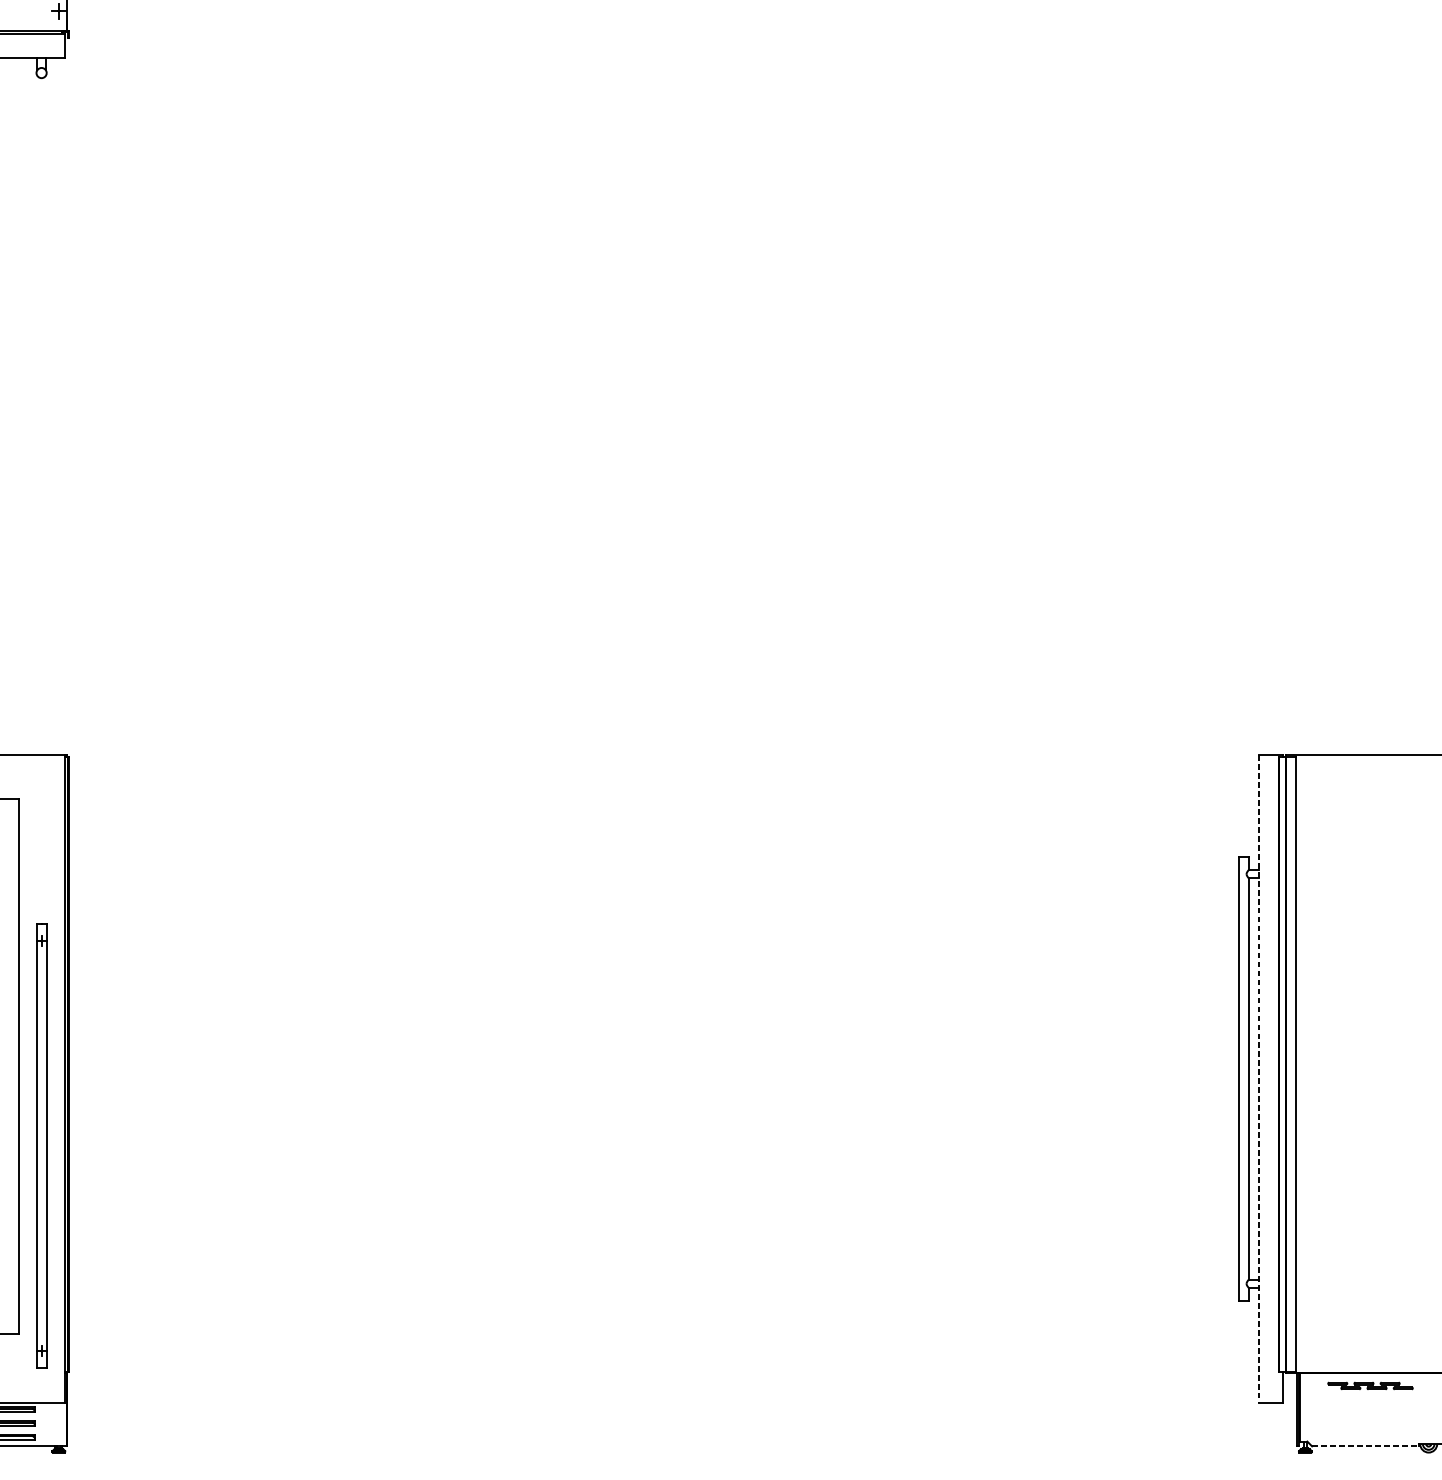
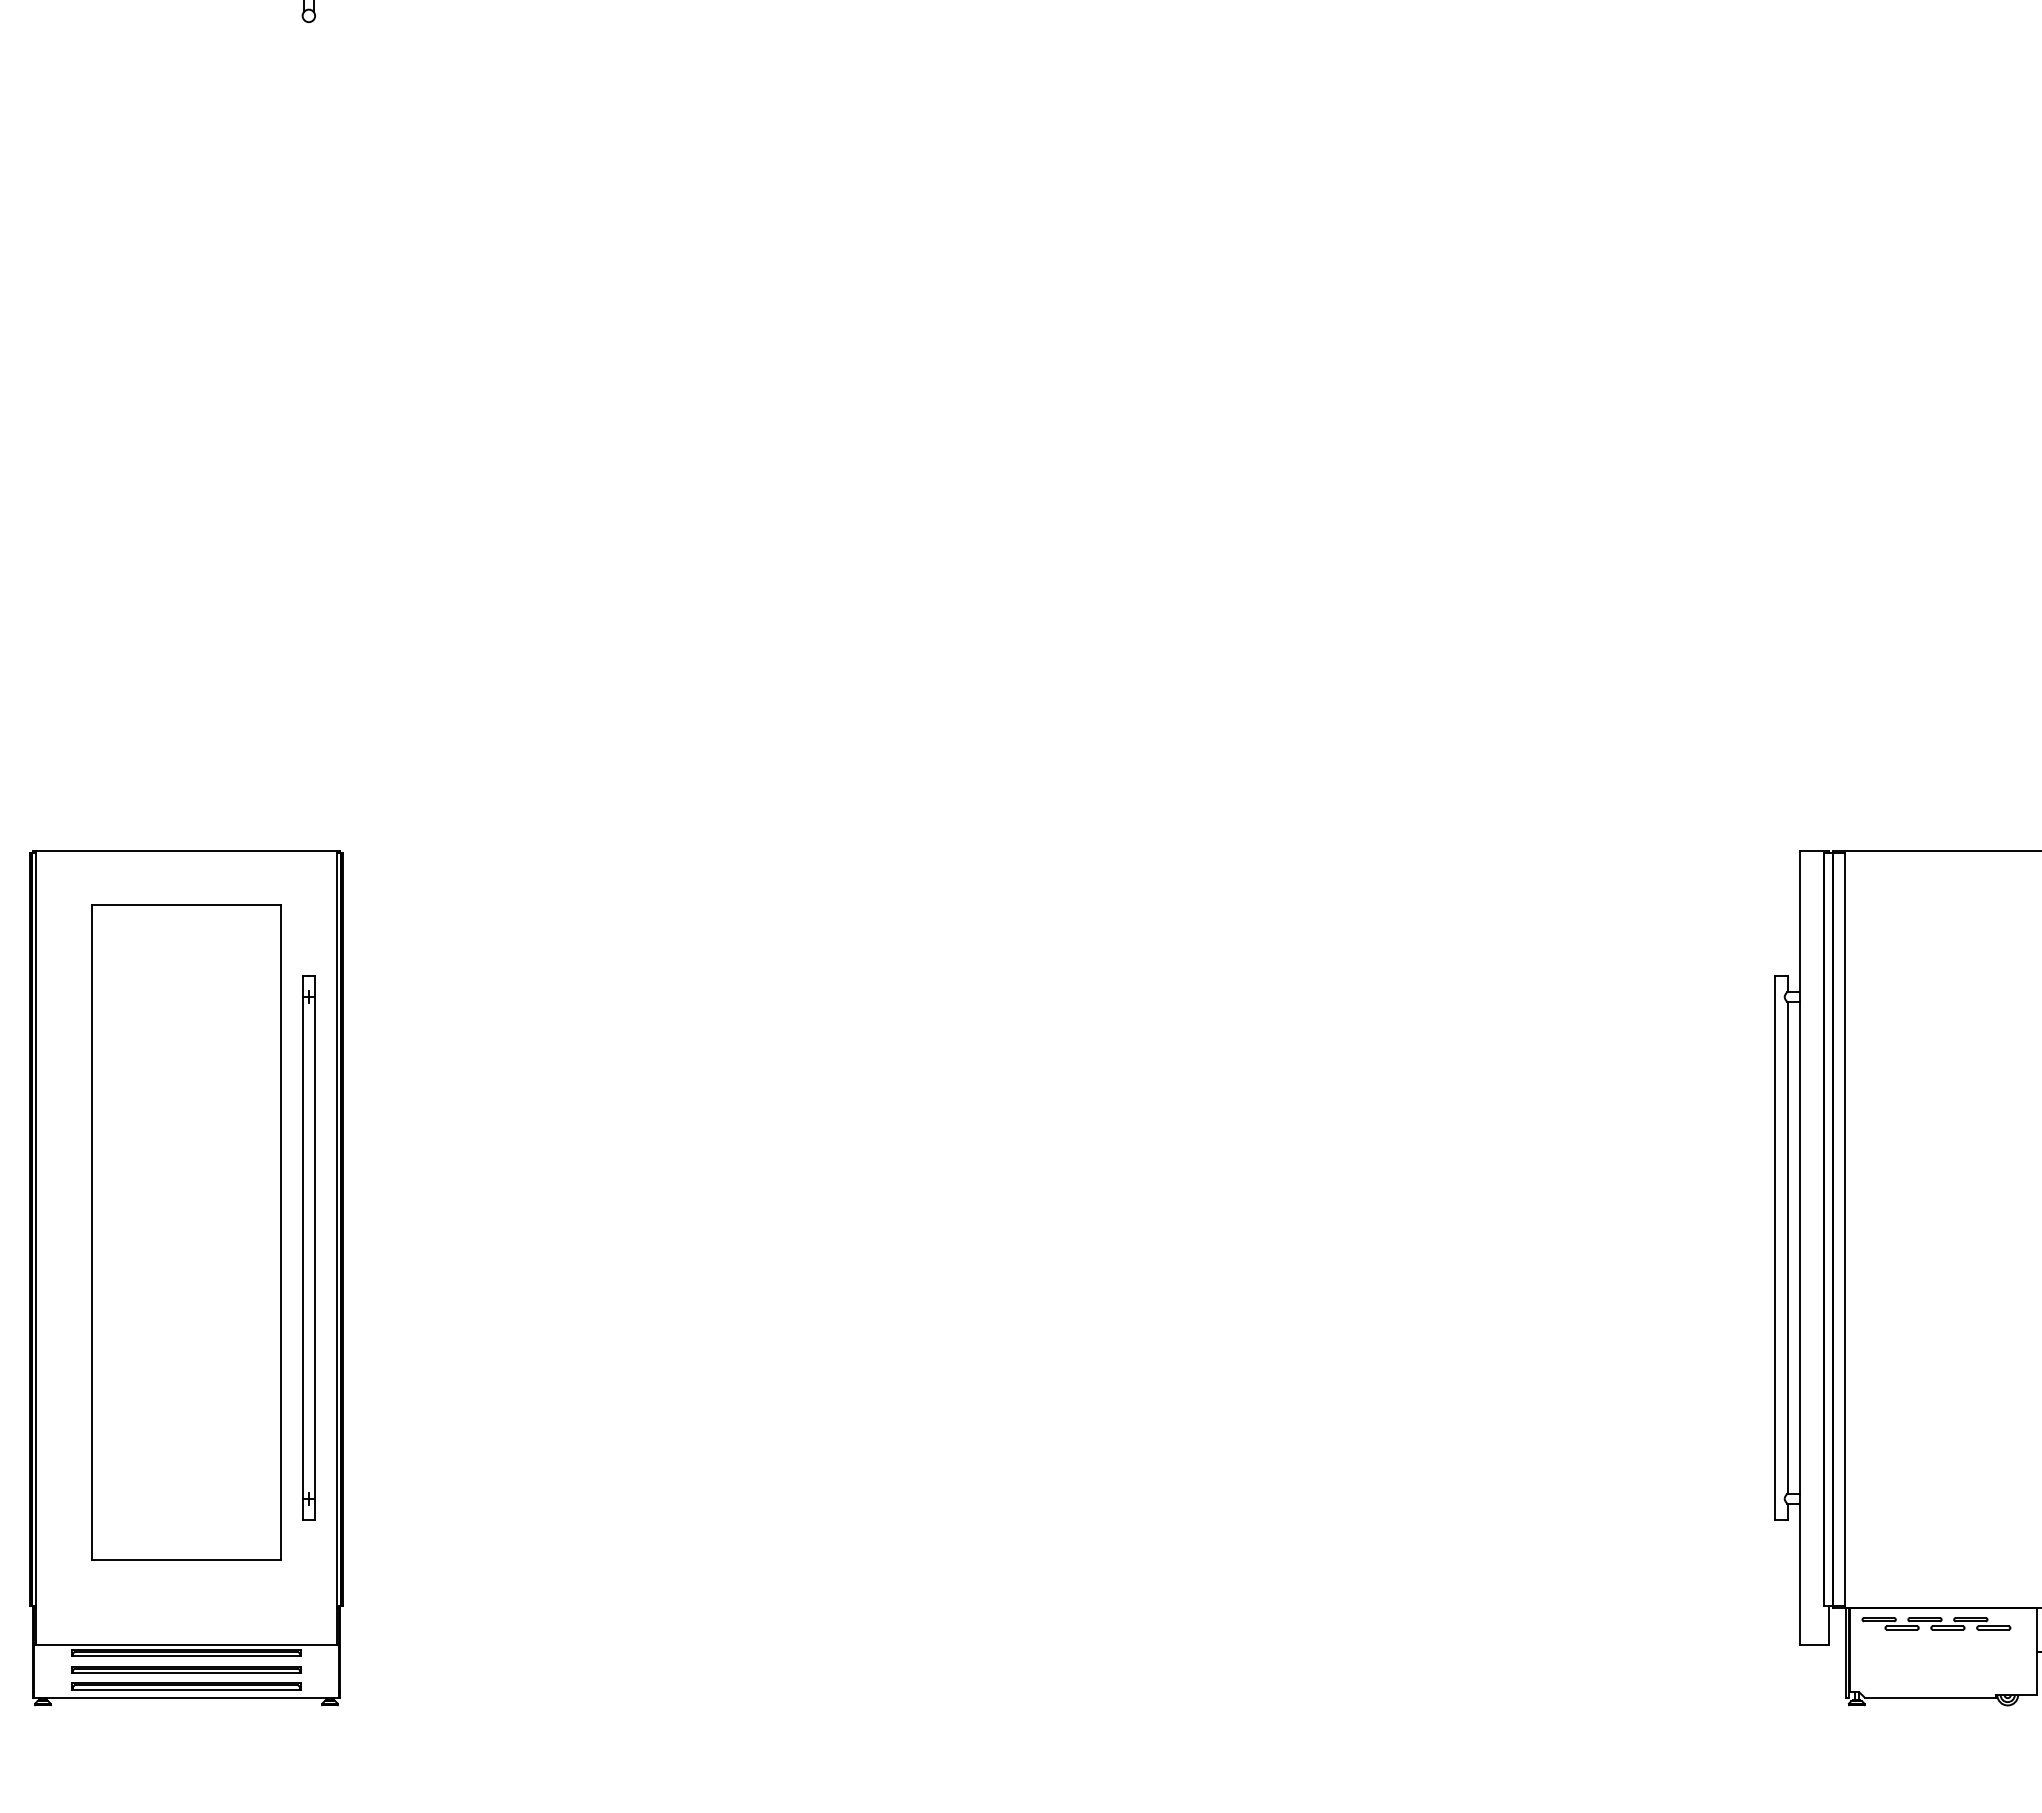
line: (1258, 1078) -> (1799, 1247), dashed -> solid
part: (41, 1145) -> (308, 1247), moved
part: (1370, 1385) -> (1936, 1623), size x1.43
line: (1365, 1446) -> (1930, 1697), dashed -> solid

